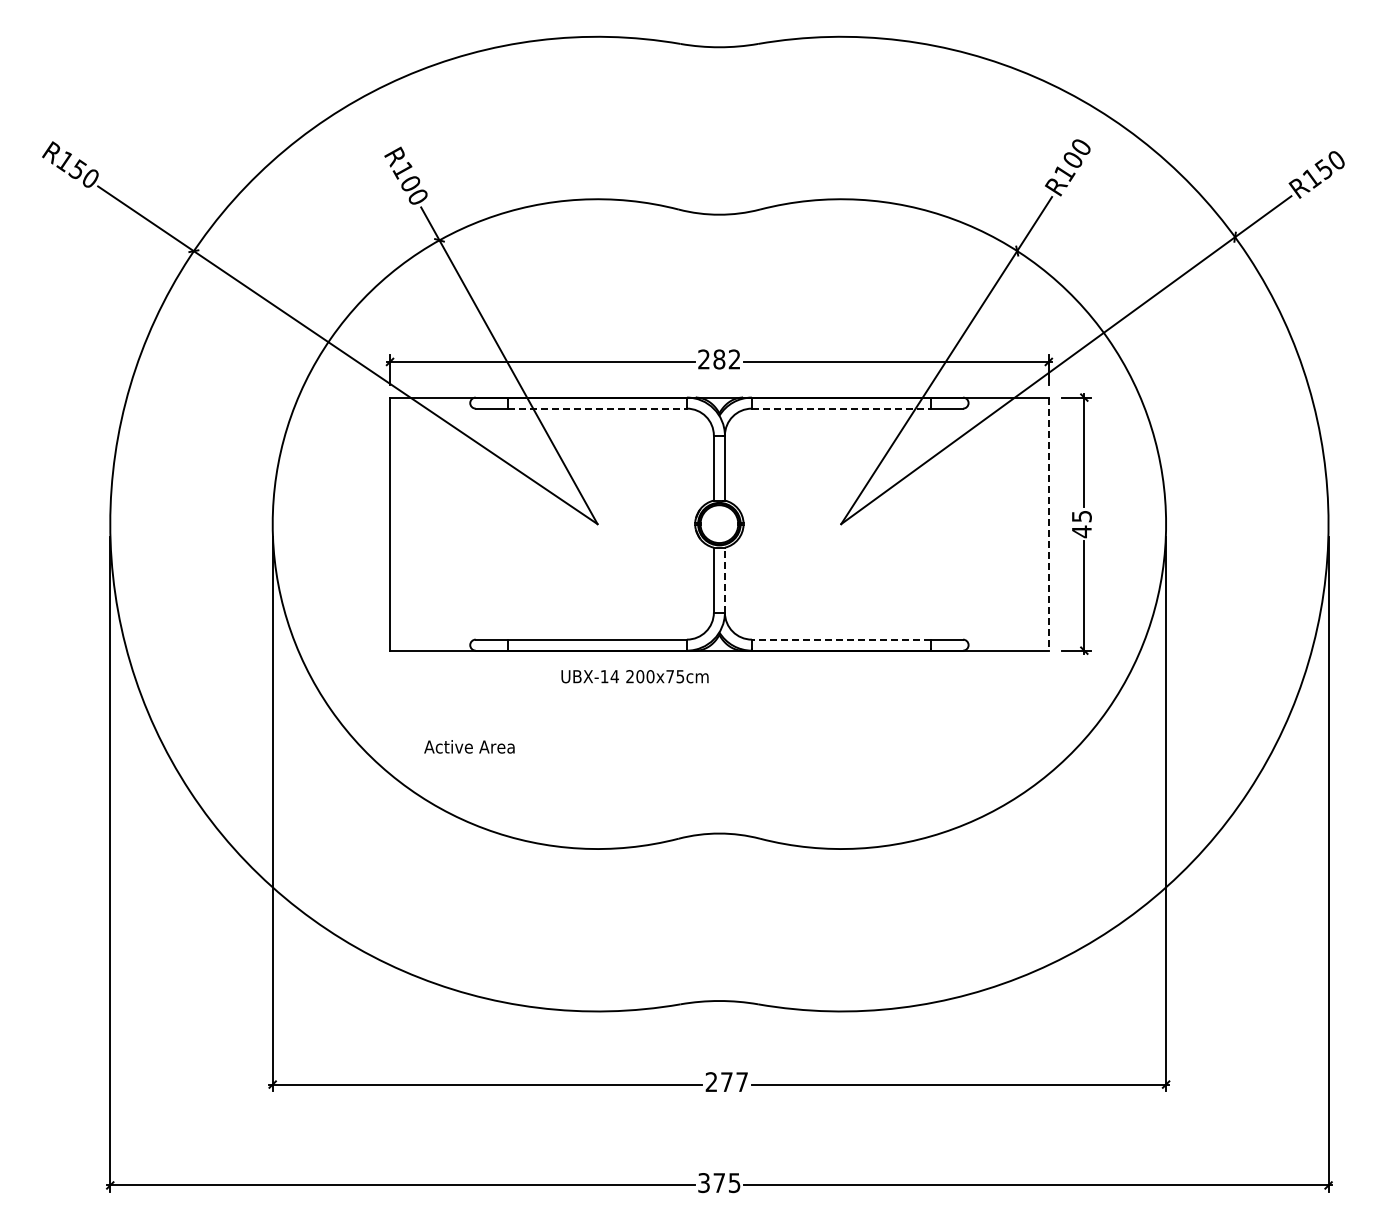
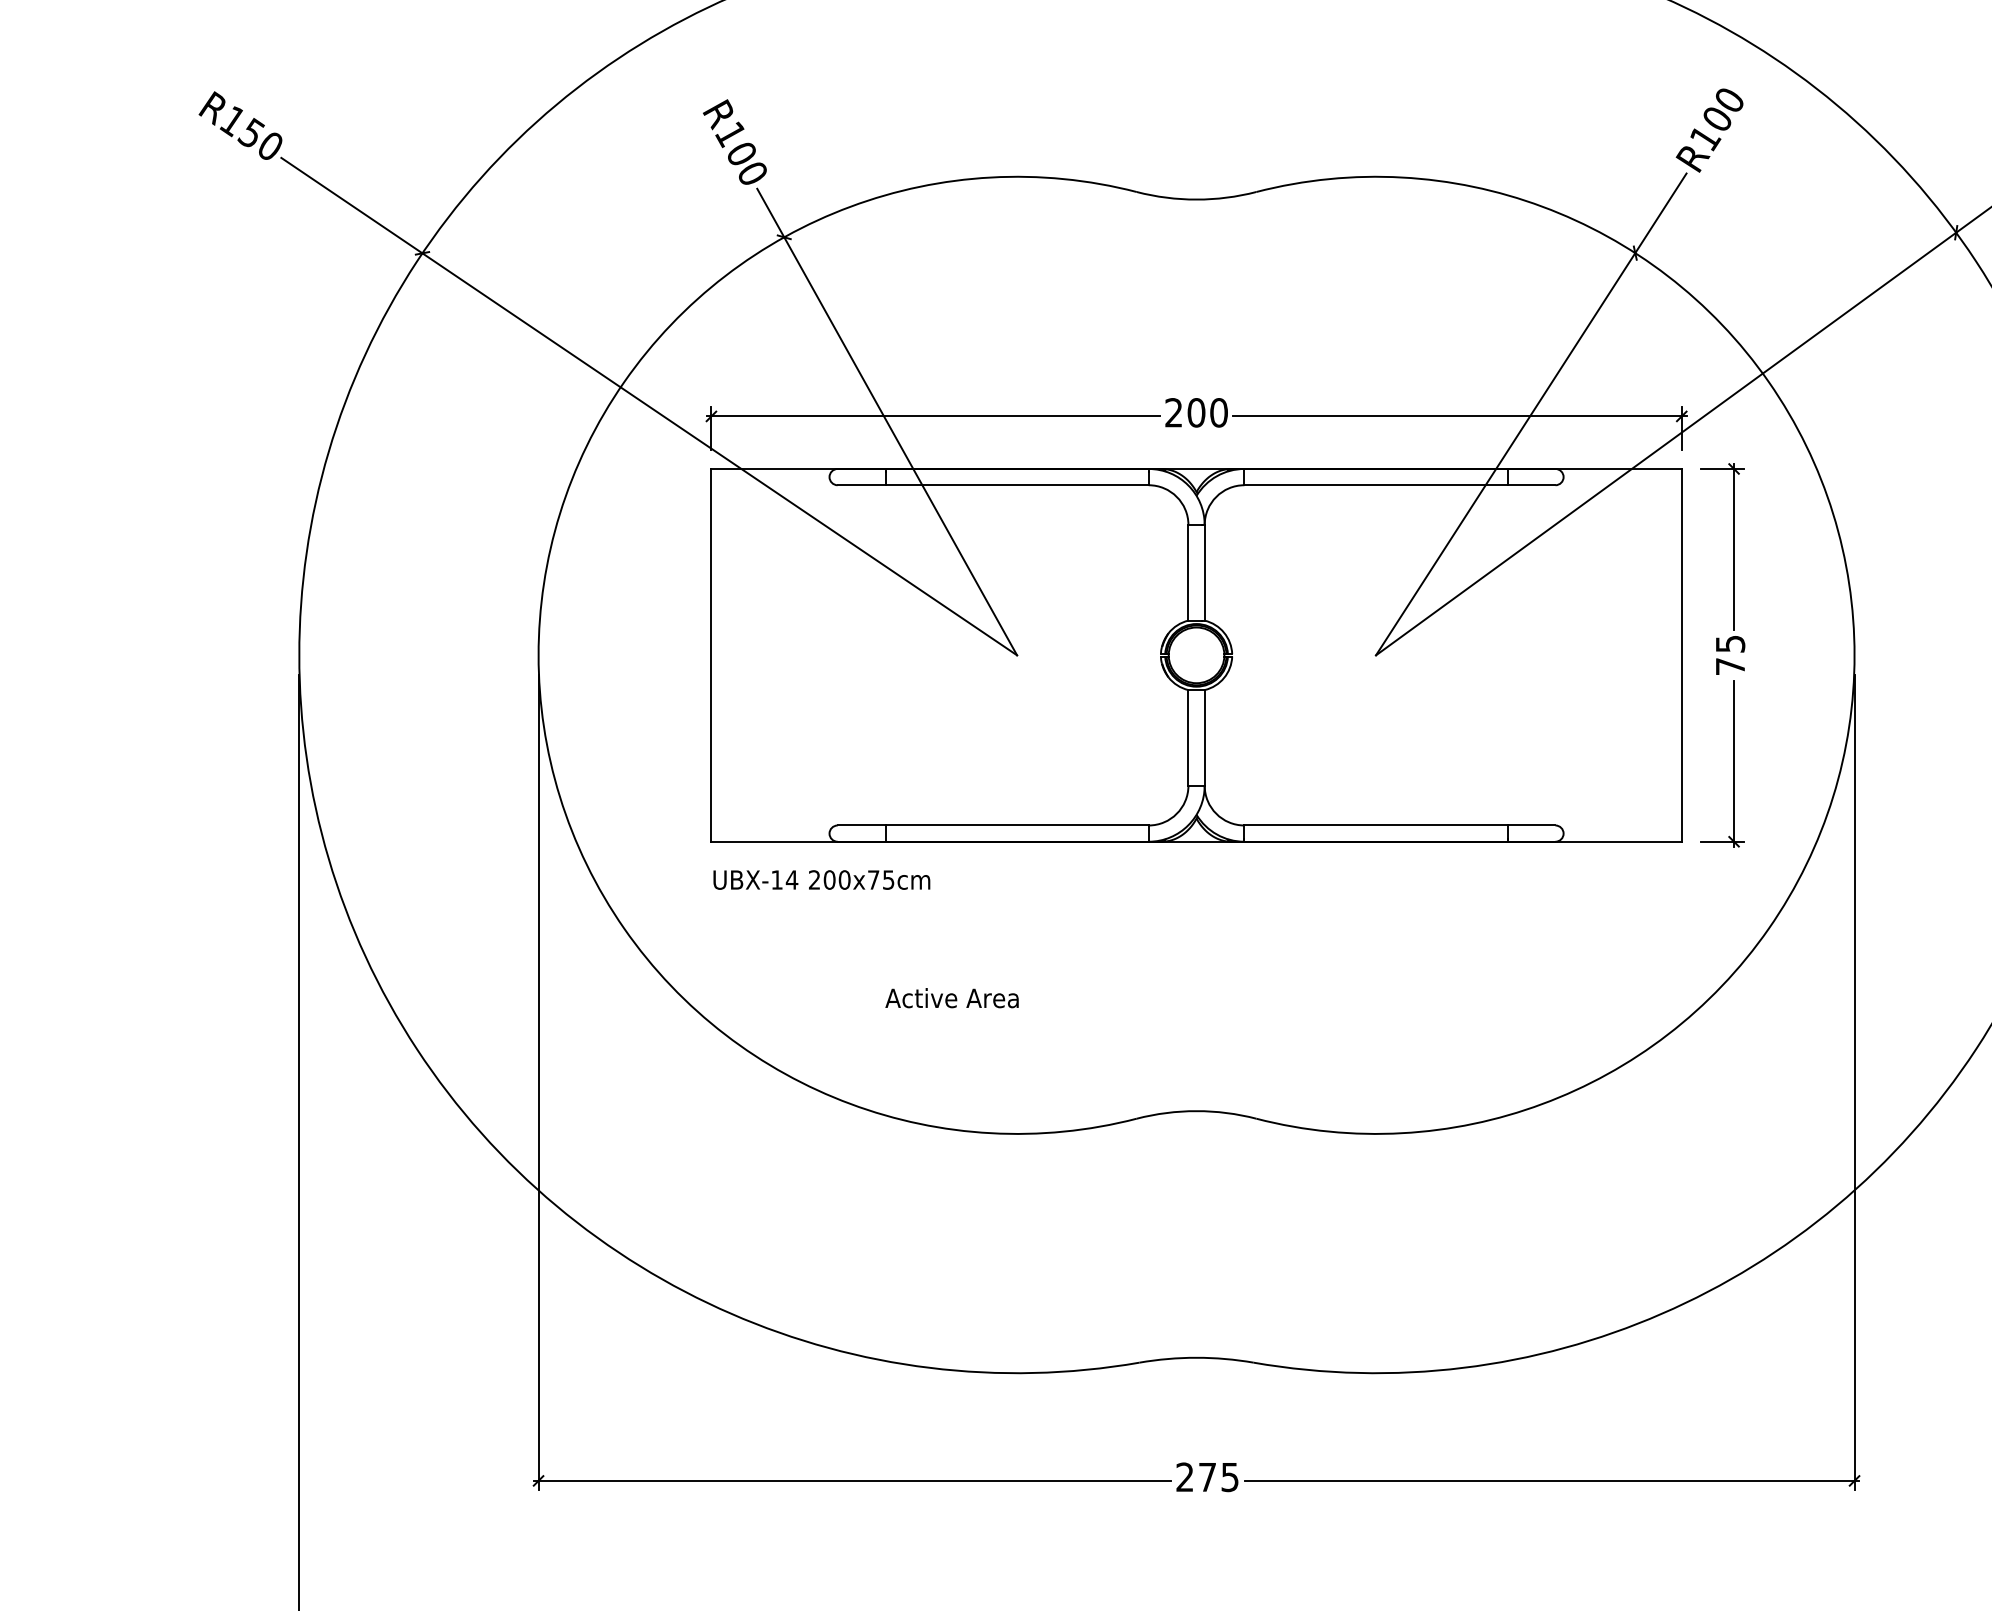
text: (726, 359) -> (1207, 412), 282 -> 200
line: (598, 408) -> (1018, 485), dashed -> solid
line: (841, 408) -> (1376, 485), dashed -> solid
line: (1048, 524) -> (1681, 655), dashed -> solid
text: (1081, 531) -> (1729, 666), 45 -> 75
line: (724, 579) -> (1204, 736), dashed -> solid
line: (840, 639) -> (1374, 825), dashed -> solid
text: (634, 676) -> (821, 879), moved
text: (469, 746) -> (952, 997), moved
text: (741, 1082) -> (1229, 1477), 277 -> 275

